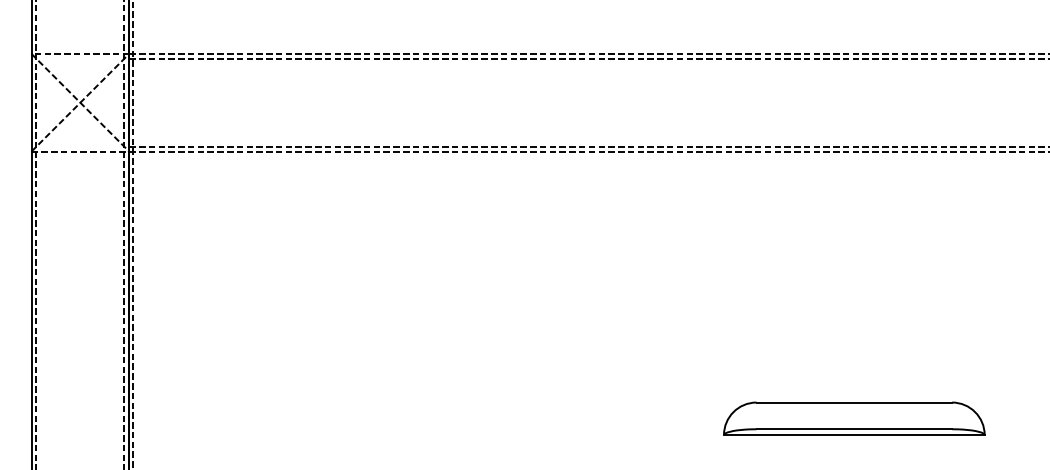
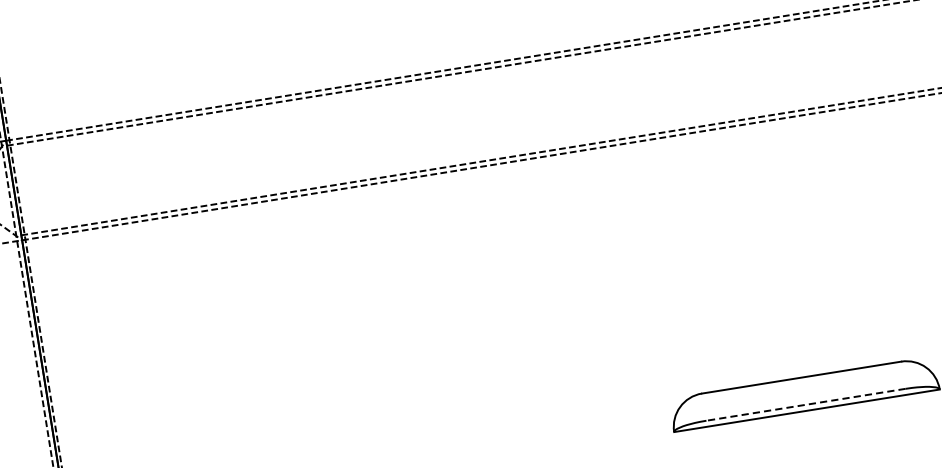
line: (854, 429) -> (806, 405), solid -> dashed

